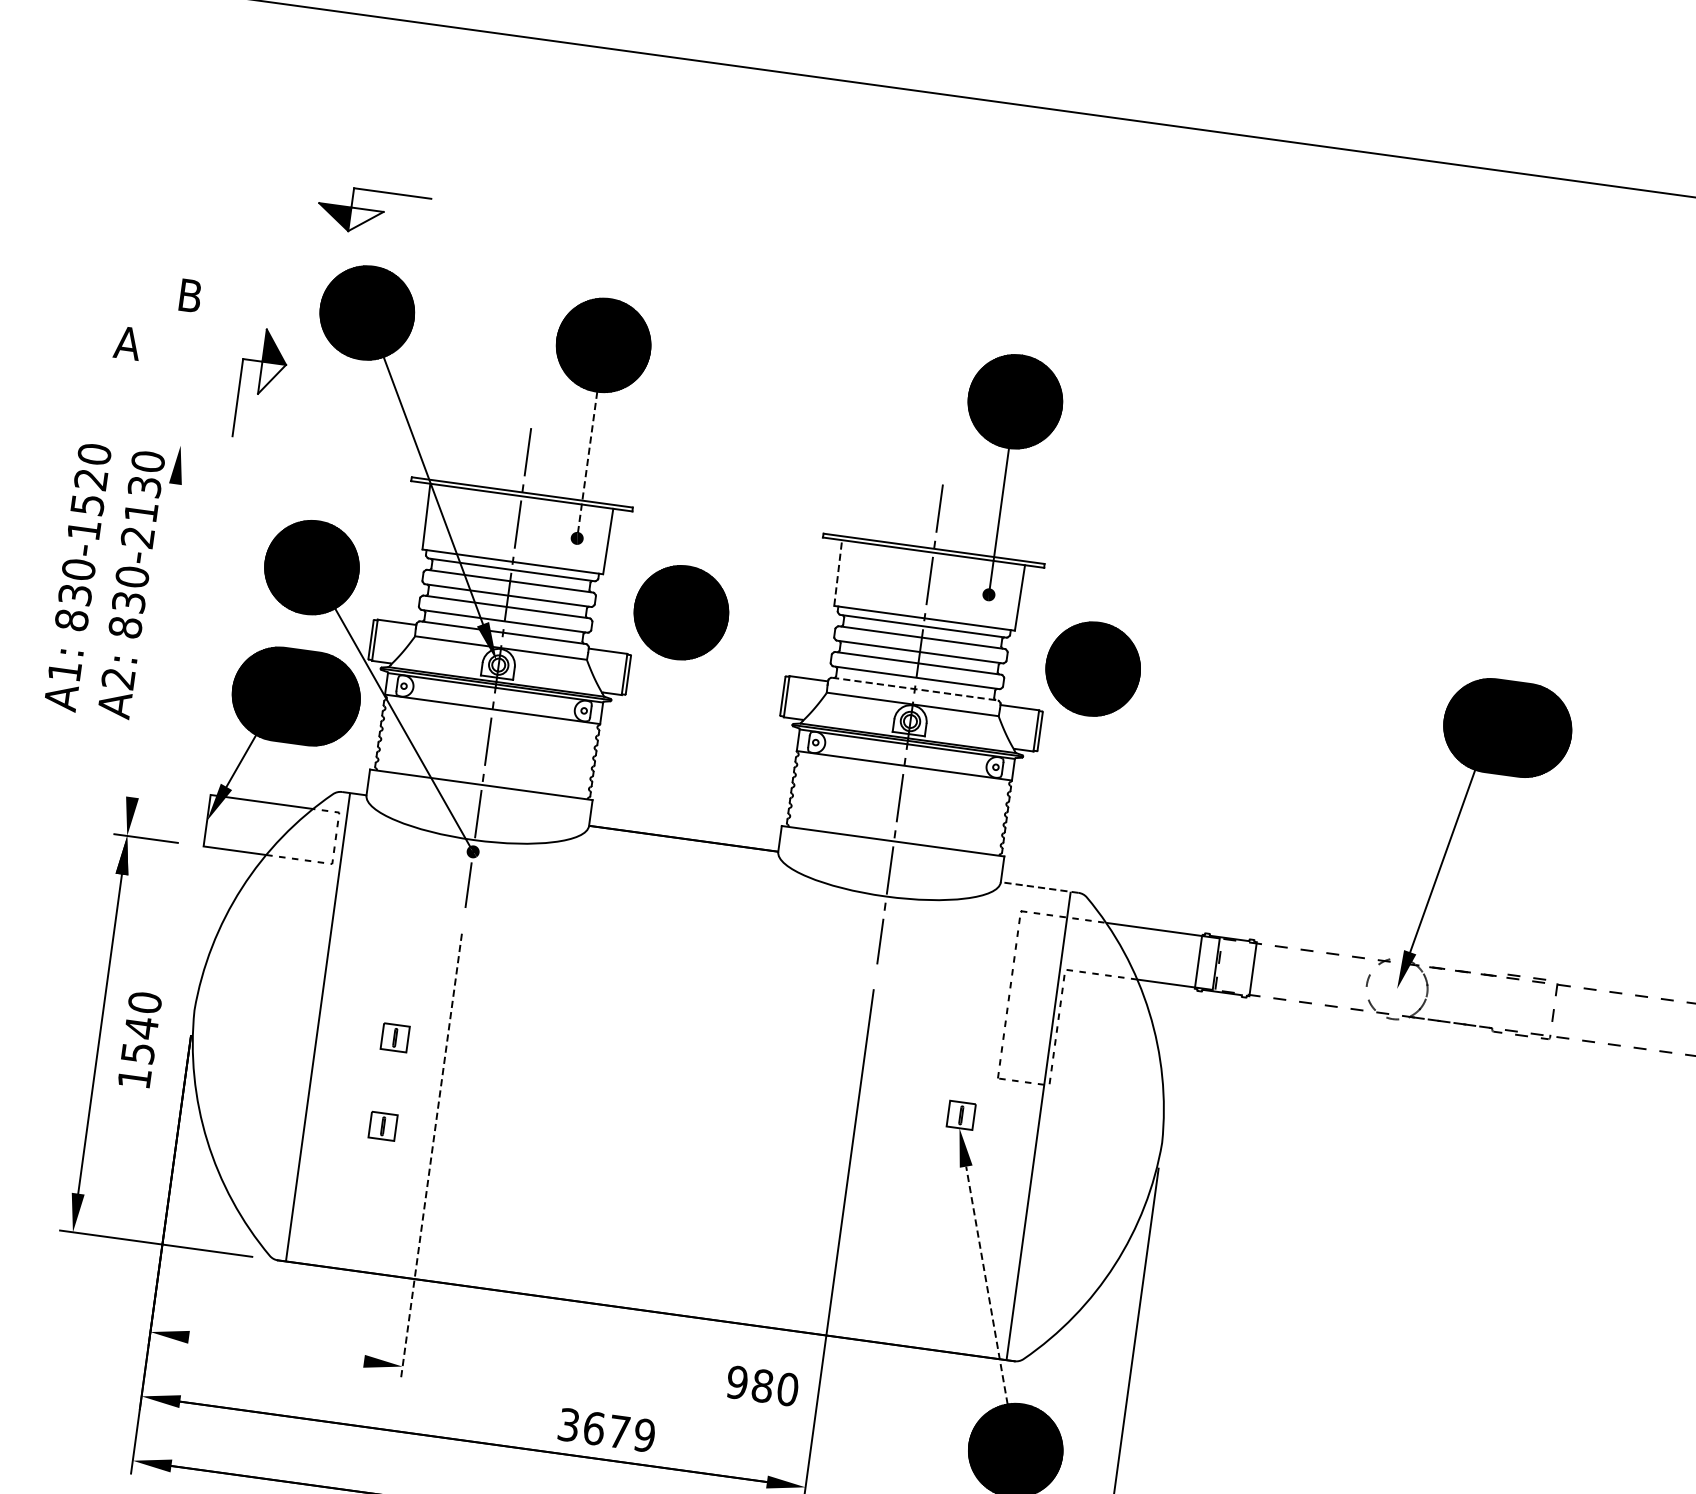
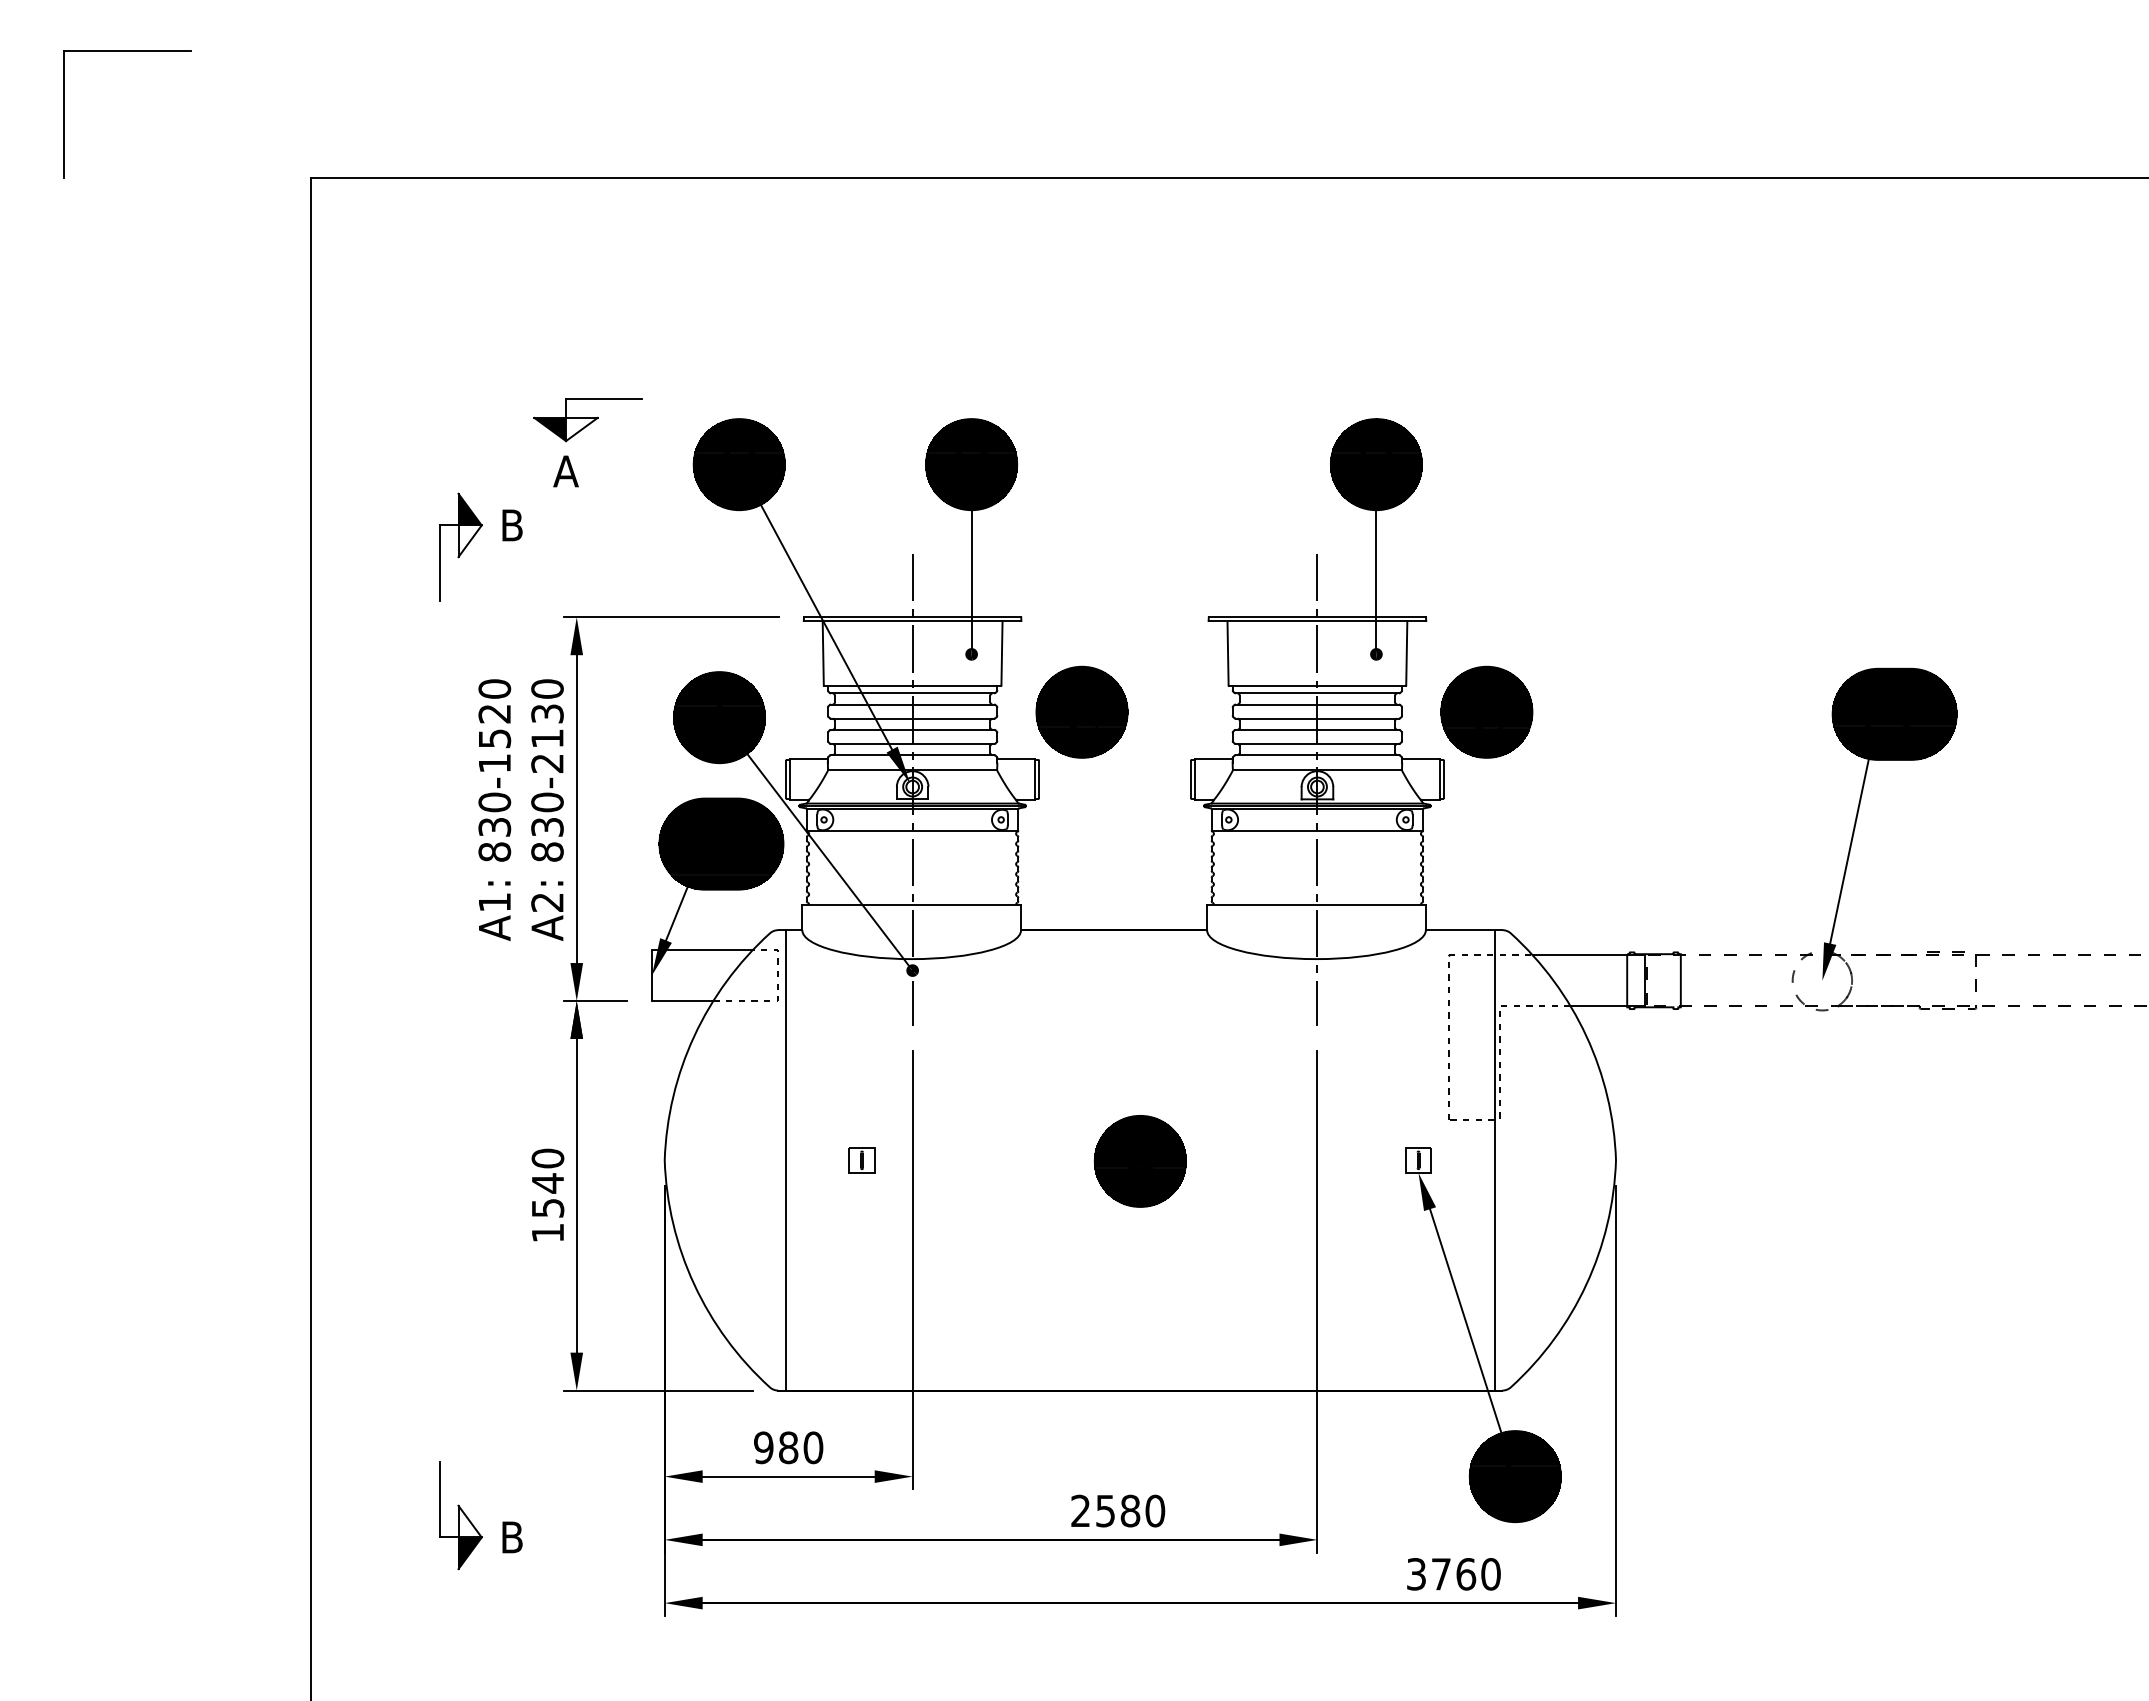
part: (372, 213) -> (587, 420), moved
text: (189, 295) -> (565, 471), B -> A
text: (127, 343) -> (511, 525), A -> B
part: (261, 383) -> (460, 546), moved
line: (277, 459) -> (671, 617), added
line: (587, 462) -> (971, 579), dashed -> solid
line: (838, 572) -> (1228, 652), dashed -> solid
text: (103, 580) -> (520, 809), moved
line: (153, 641) -> (576, 809), added
line: (914, 689) -> (1317, 755), dashed -> solid
line: (1039, 887) -> (1463, 930), dashed -> solid
text: (139, 1039) -> (547, 1194), moved
part: (677, 1077) -> (1139, 1161), added
part: (382, 1126) -> (861, 1247), removed
line: (431, 1156) -> (912, 1270), dashed -> solid
line: (986, 1285) -> (1465, 1321), dashed -> solid
line: (276, 1349) -> (788, 1476), added
text: (762, 1385) -> (788, 1447), moved
text: (607, 1429) -> (1118, 1510), 3679 -> 2580

